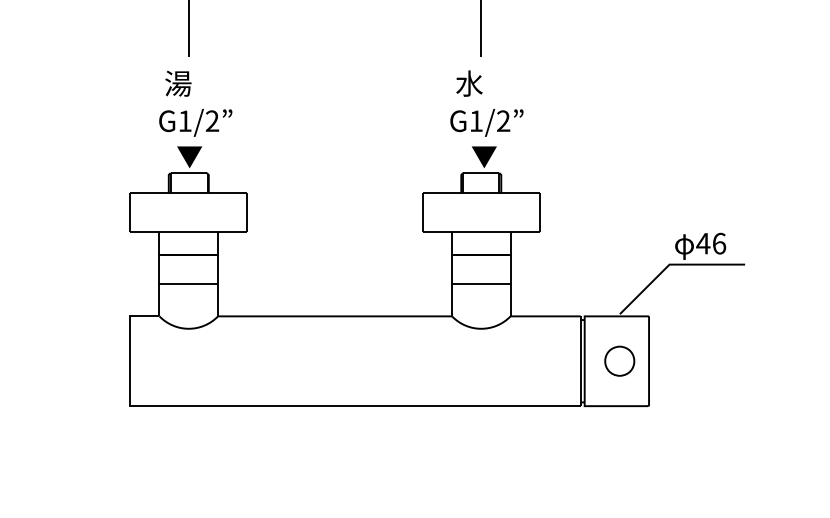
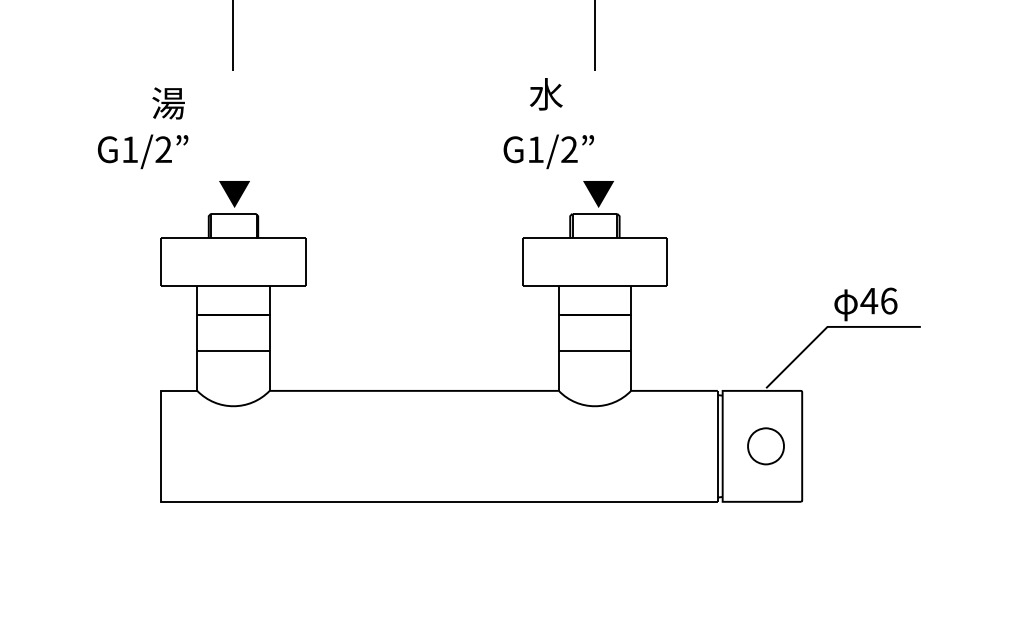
text: (178, 83) -> (168, 103), moved
text: (469, 83) -> (546, 94), moved
text: (196, 122) -> (143, 151), moved
text: (486, 122) -> (548, 151), moved

